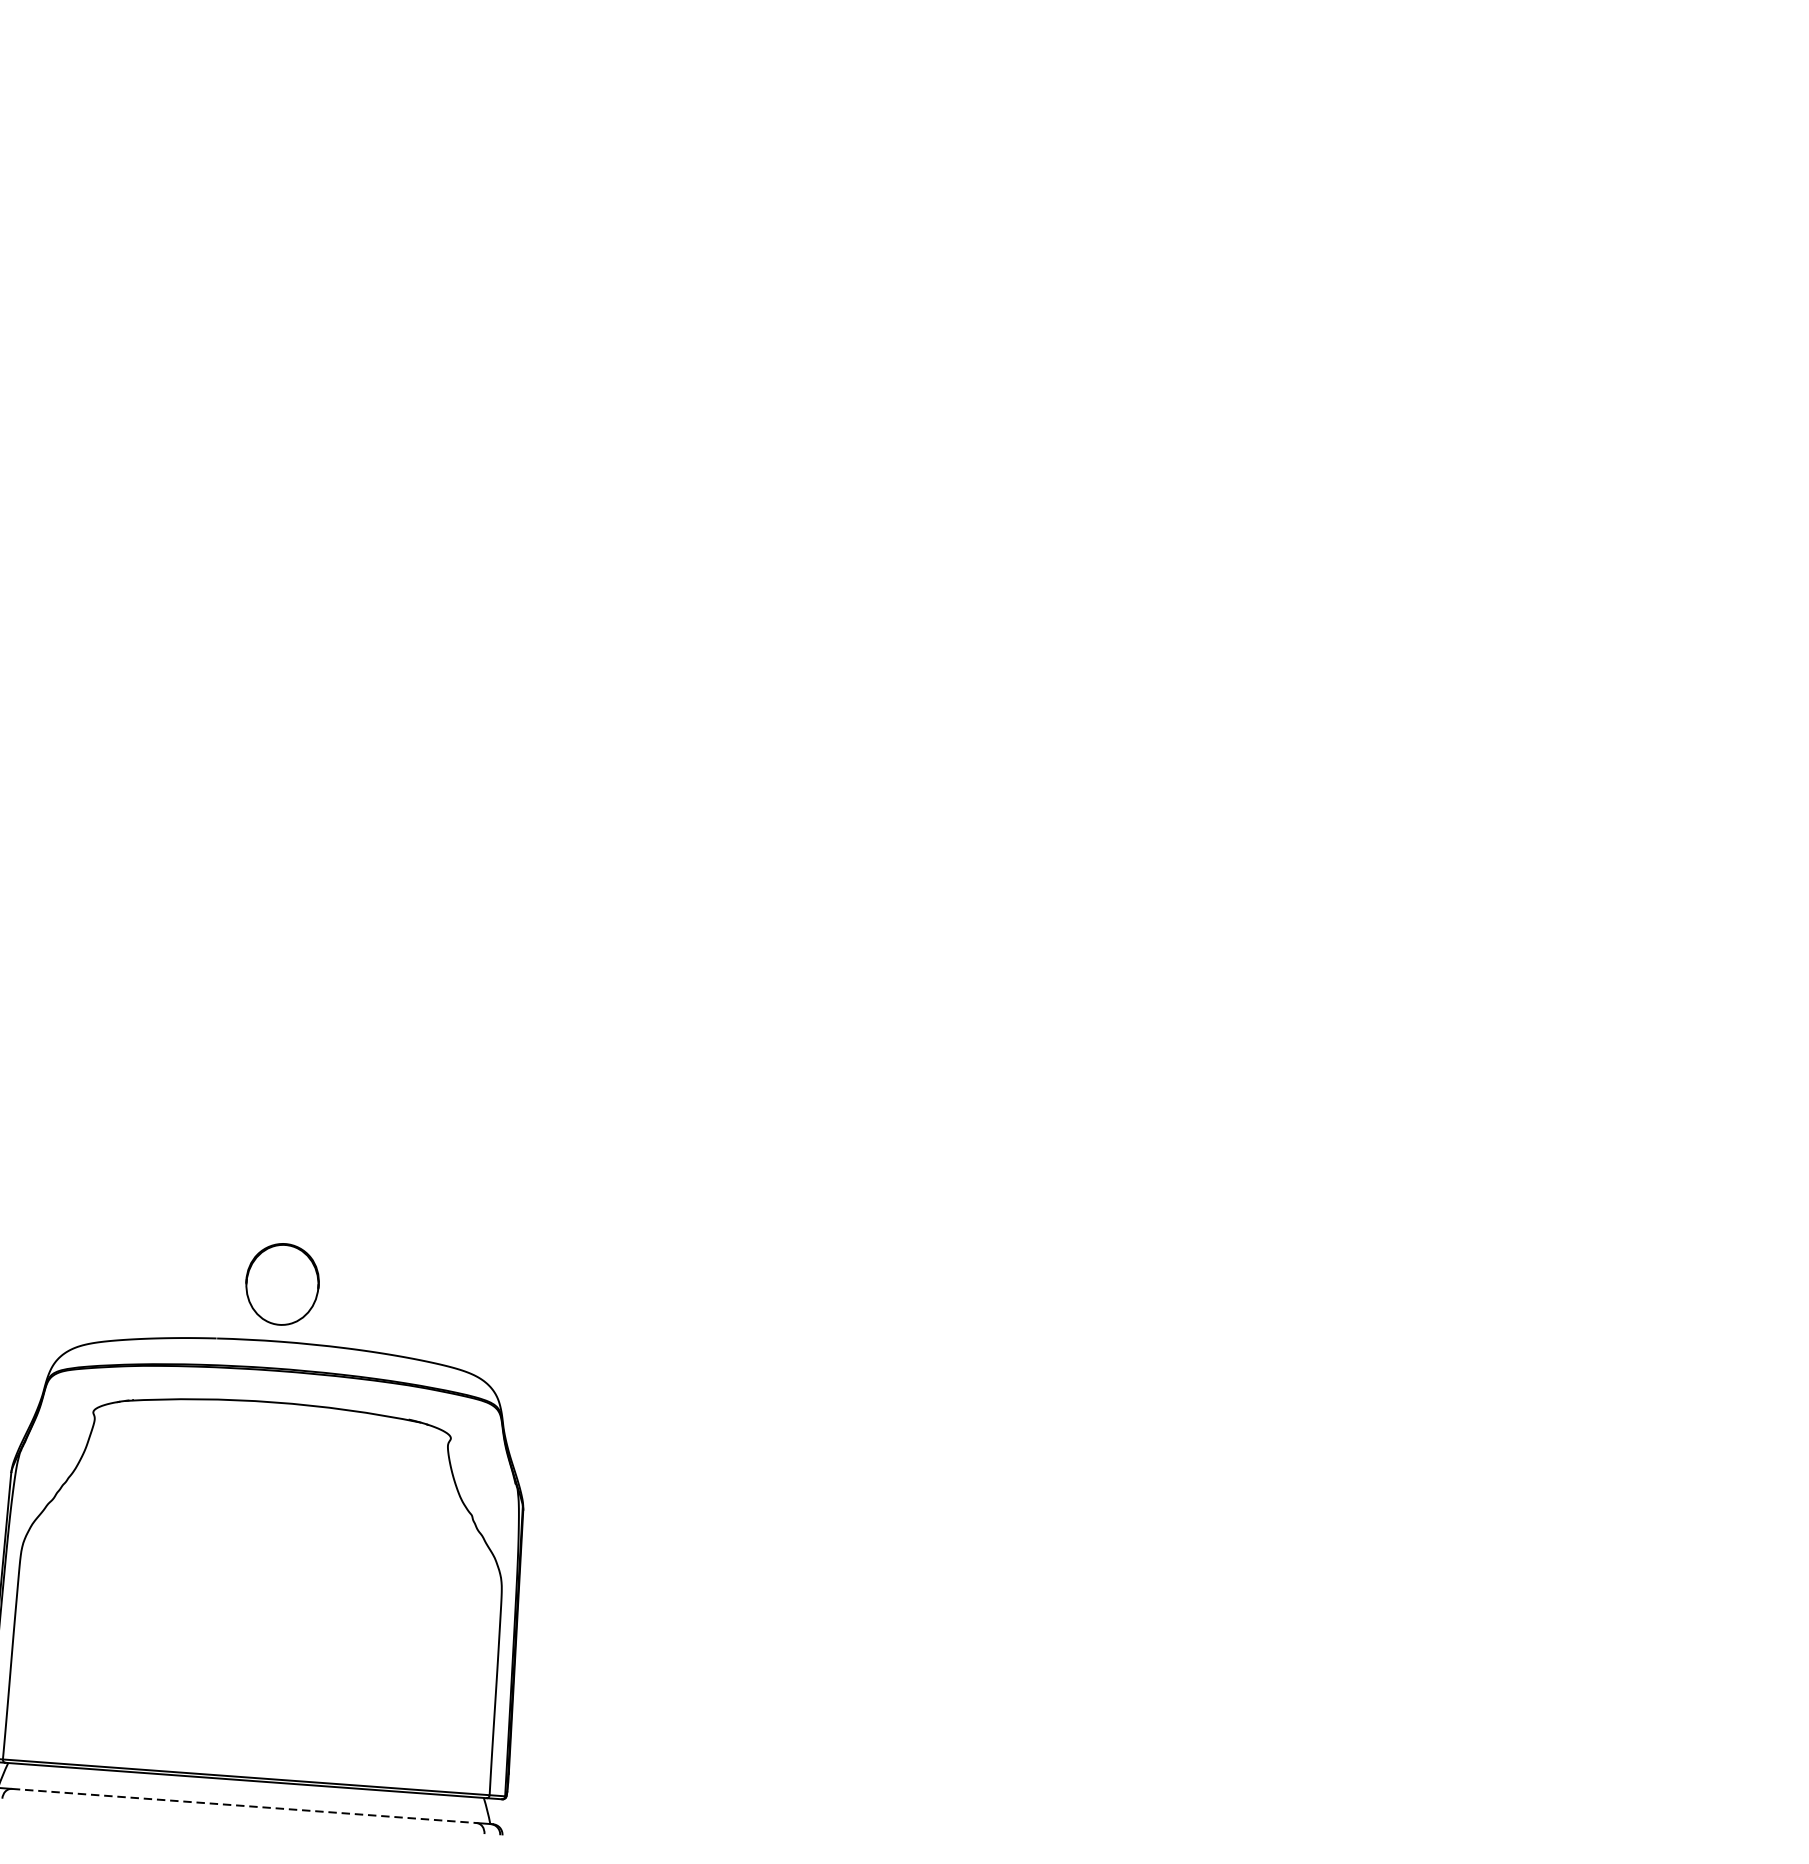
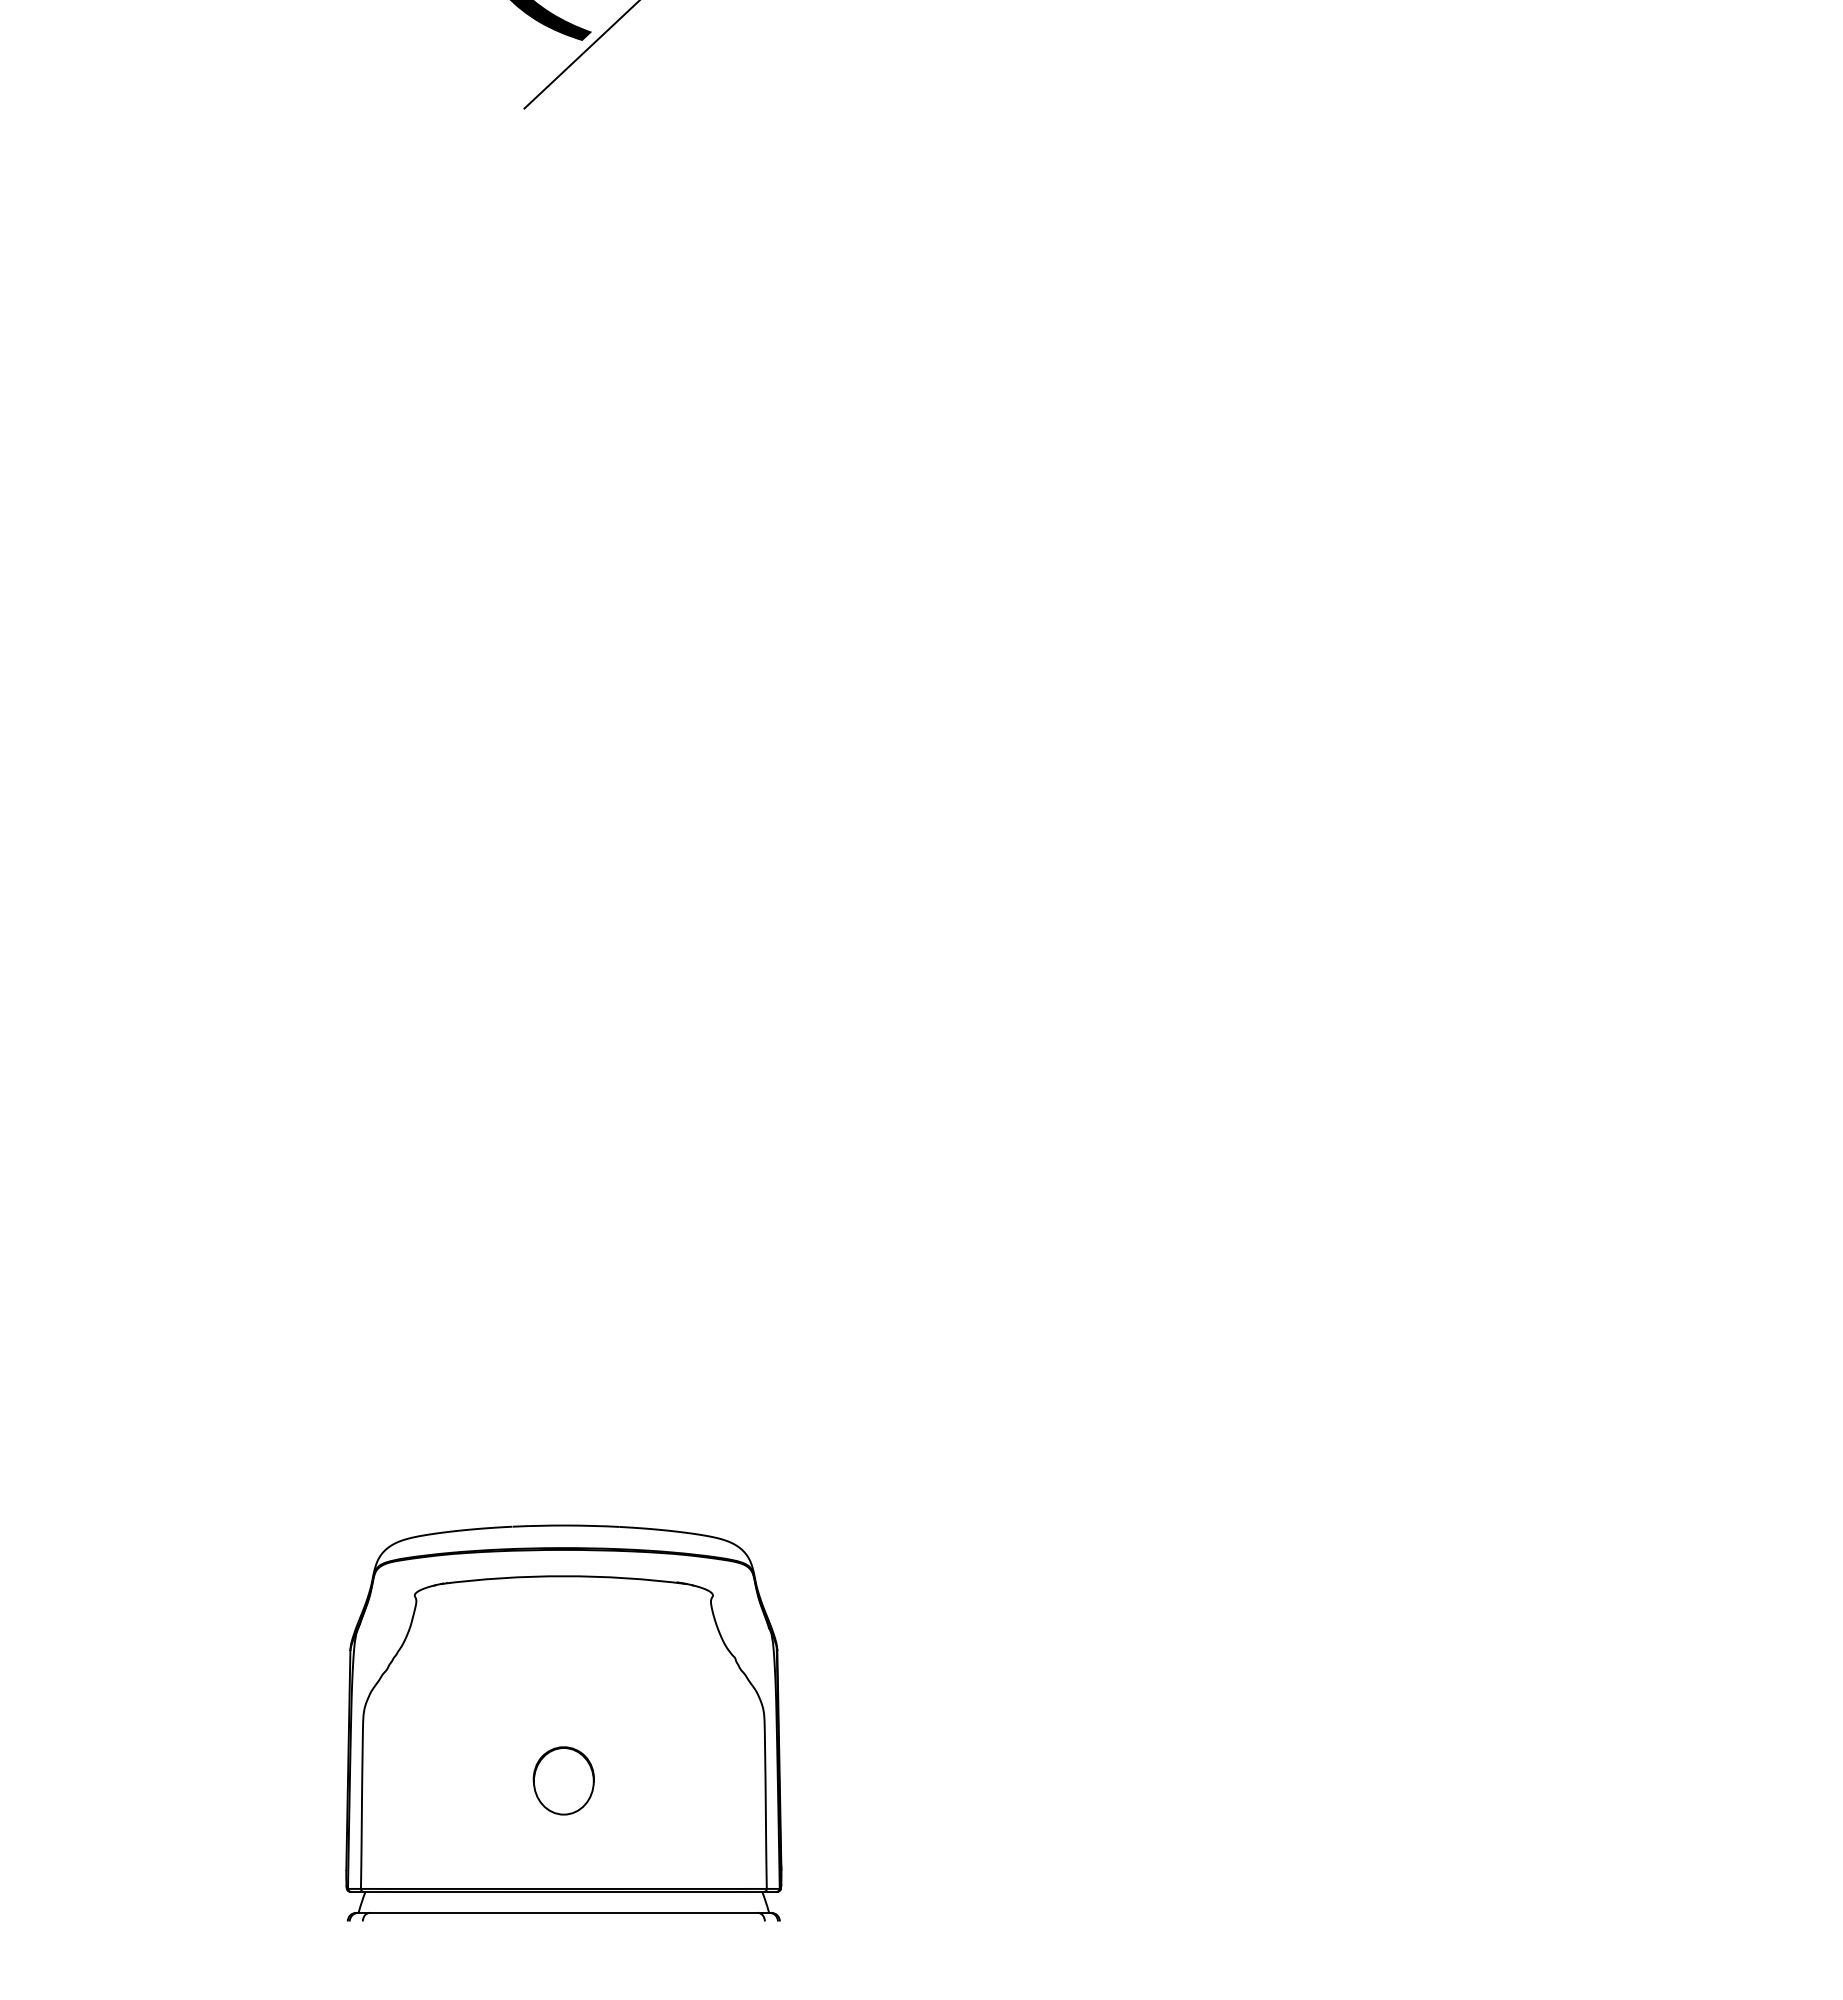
part: (282, 1283) -> (563, 1780), moved
line: (243, 1805) -> (563, 1912), dashed -> solid

